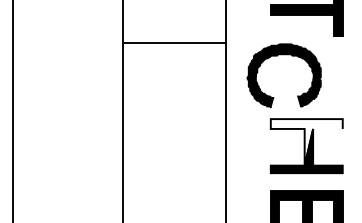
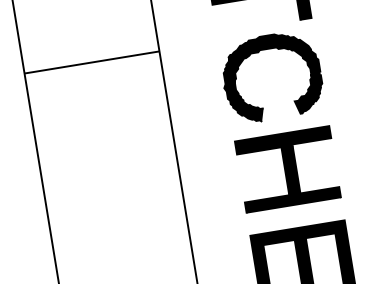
part: (277, 56) -> (259, 53), moved
fill: (306, 142) -> (286, 164), added

